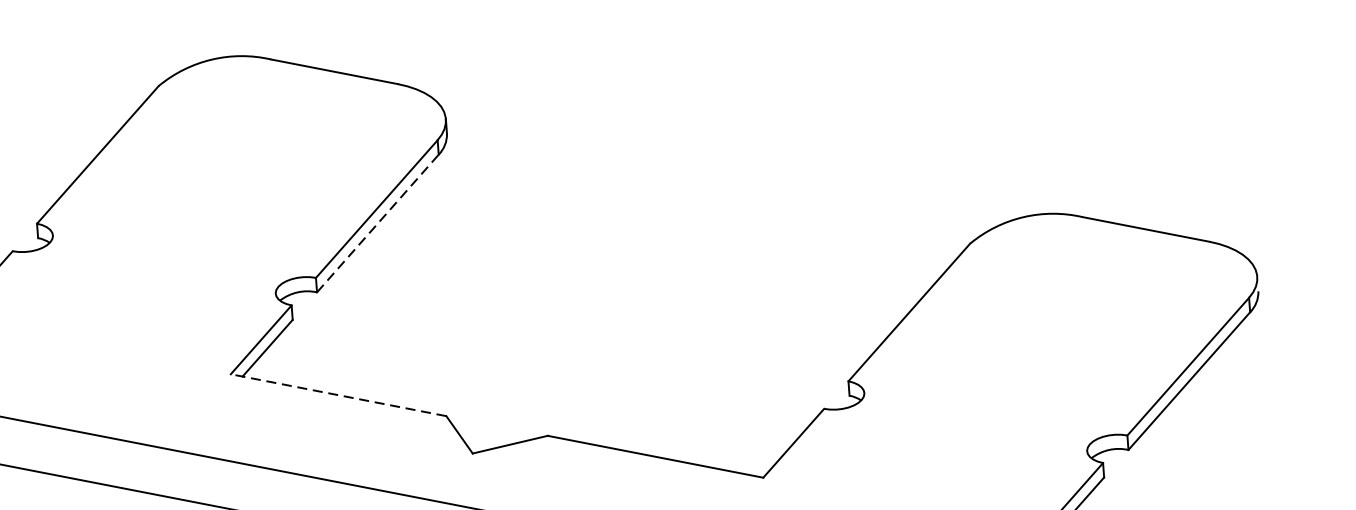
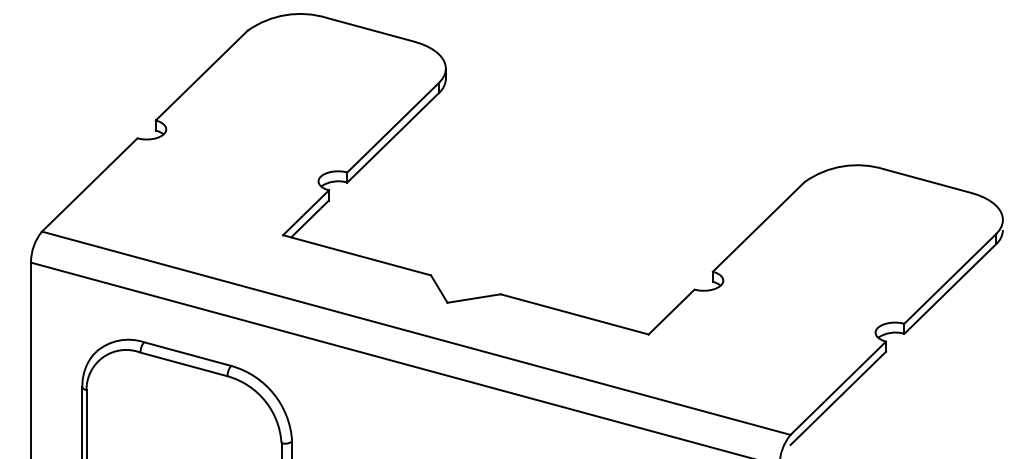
line: (378, 223) -> (393, 137), dashed -> solid
line: (339, 395) -> (357, 255), dashed -> solid

